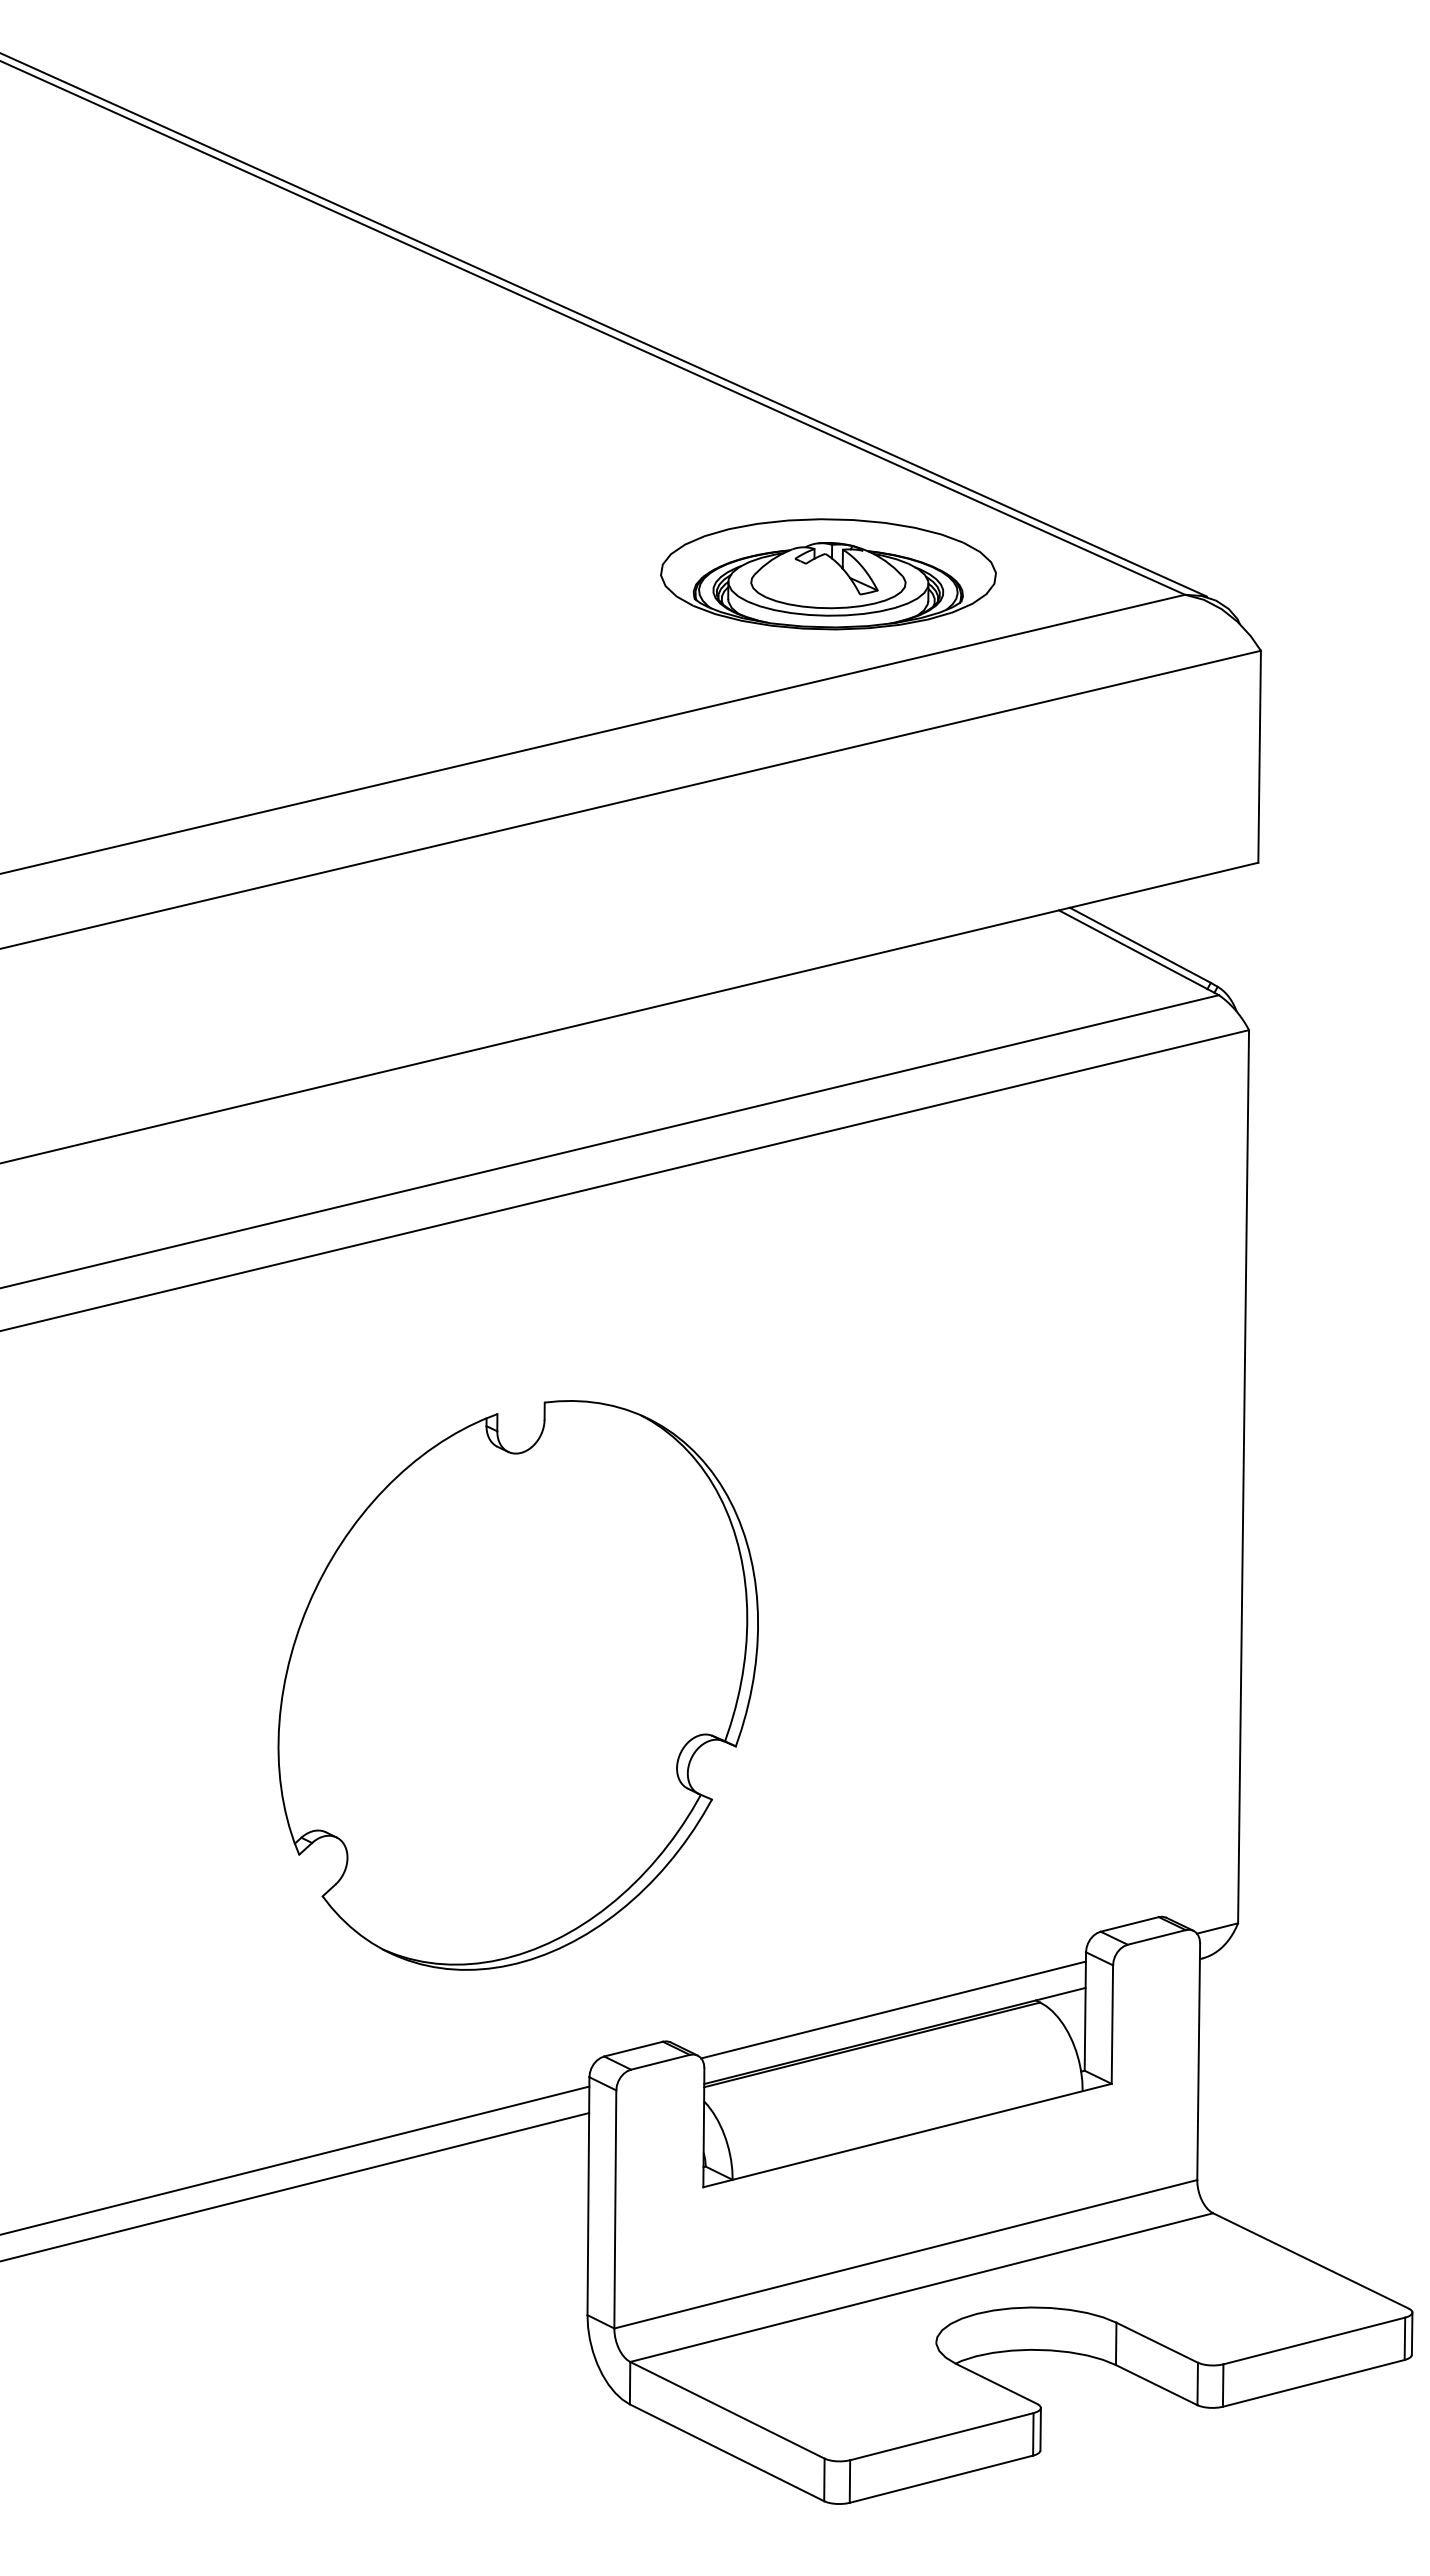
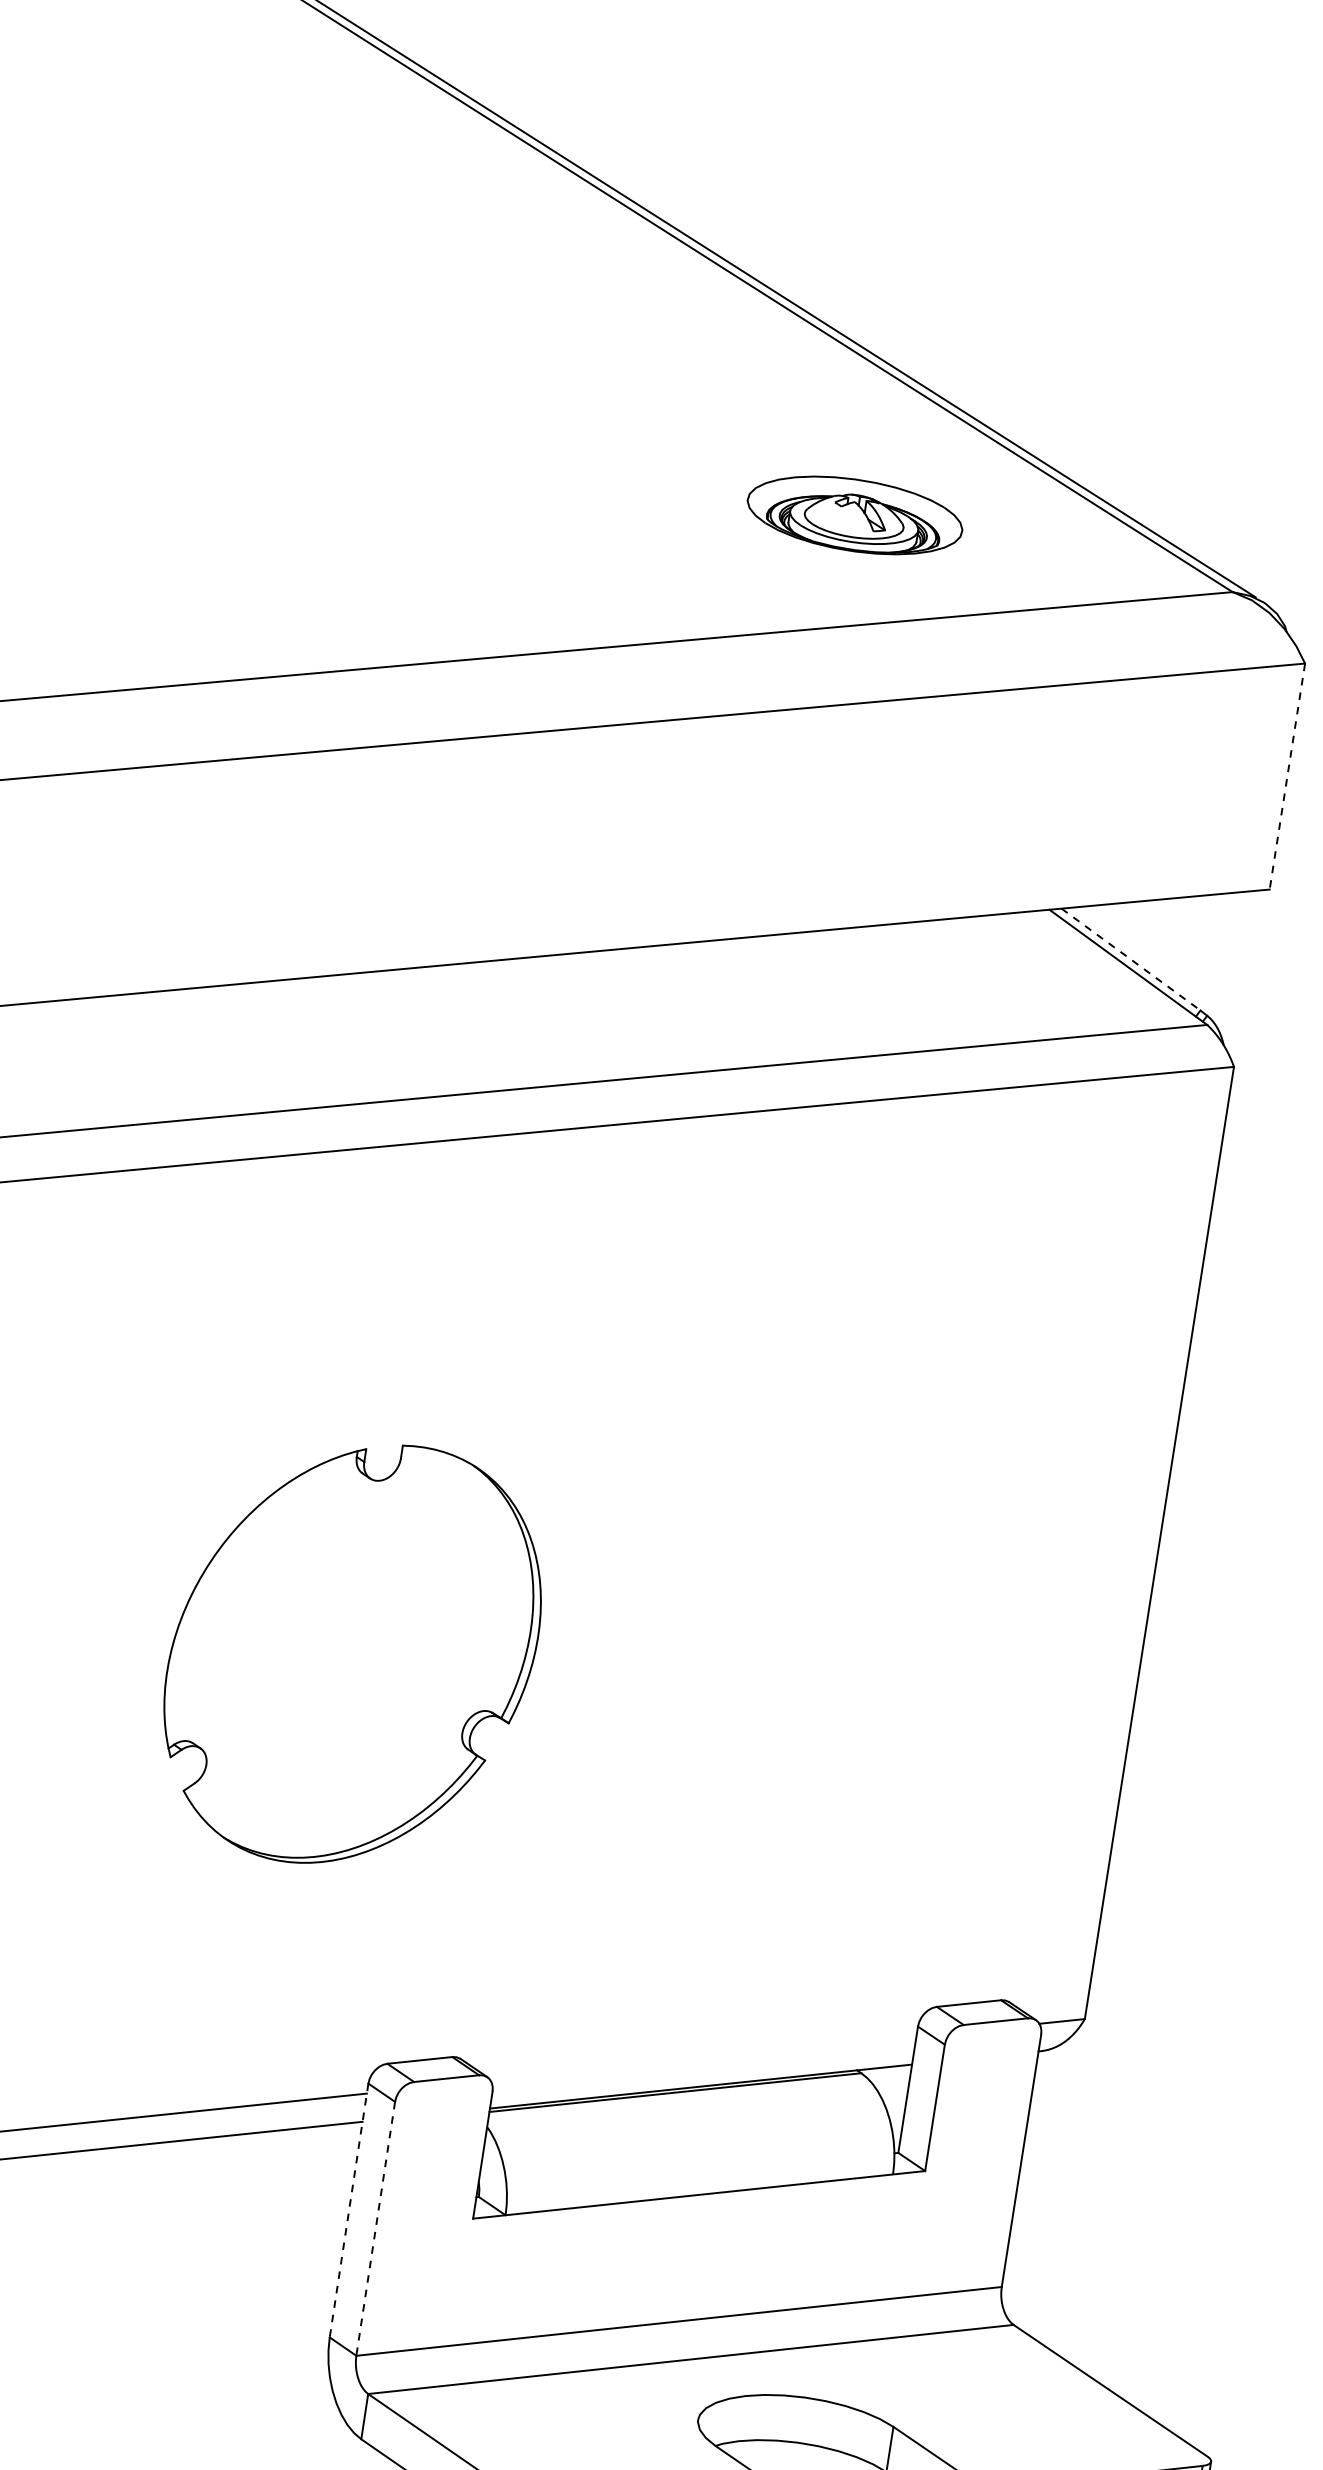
part: (828, 574) -> (855, 515), size x0.6
line: (1259, 756) -> (1287, 776), solid -> dashed
line: (1140, 945) -> (1131, 959), solid -> dashed
part: (517, 1685) -> (351, 1654), size x0.7
line: (893, 2009) -> (703, 2058), removed
line: (588, 2196) -> (349, 2210), solid -> dashed
line: (615, 2209) -> (375, 2228), solid -> dashed

